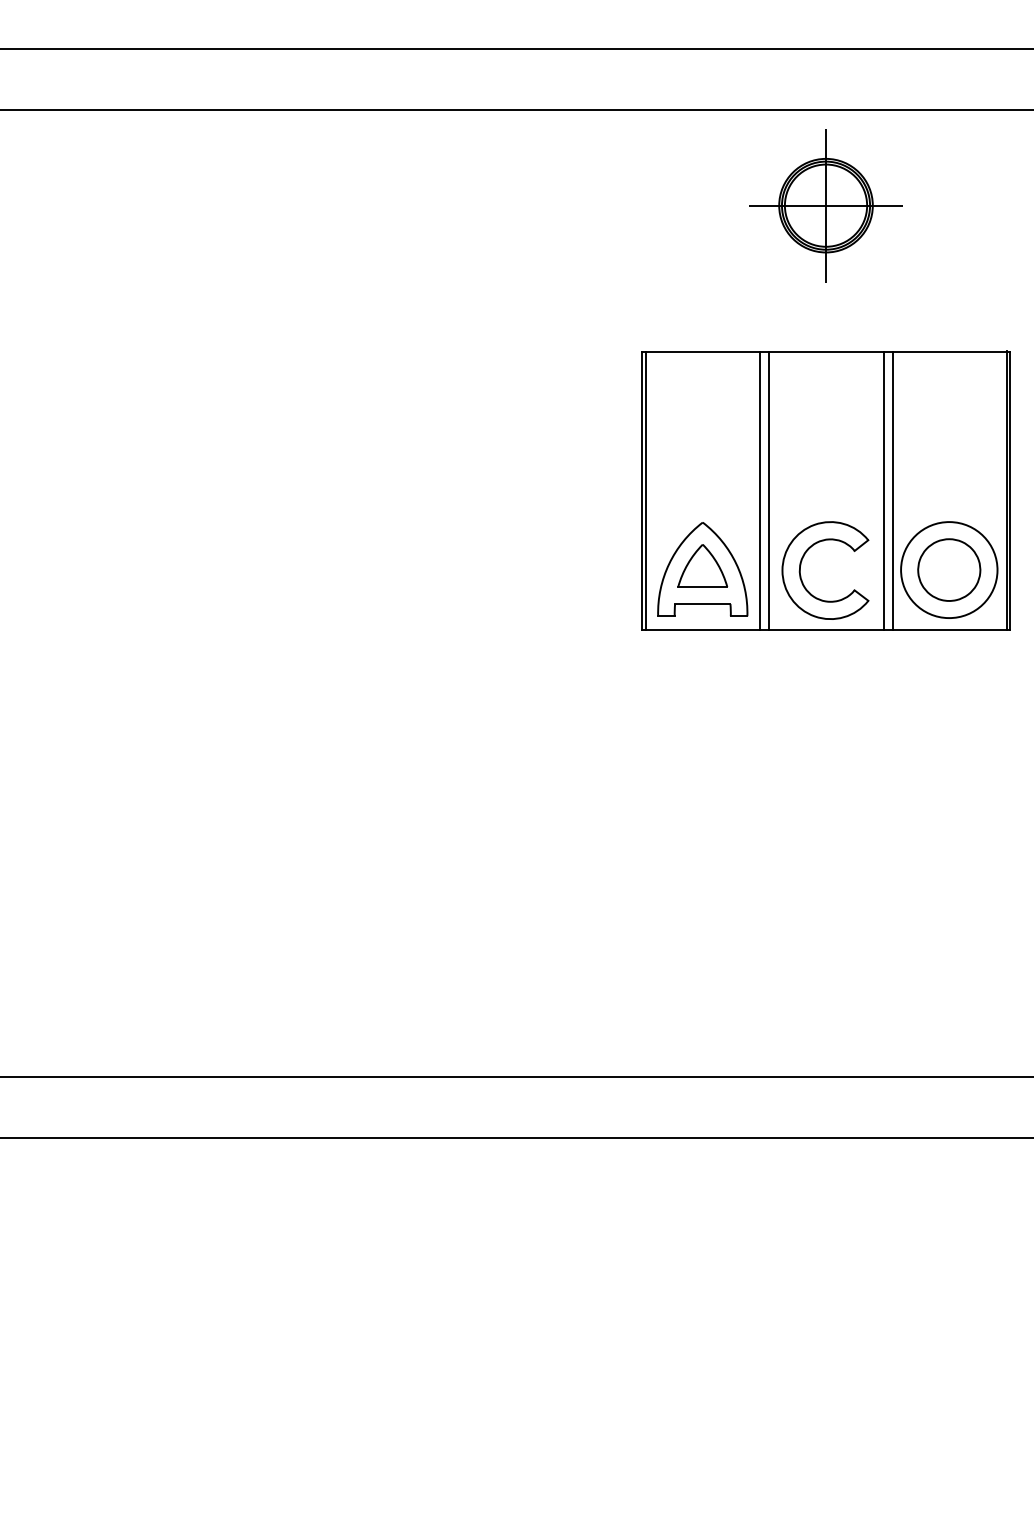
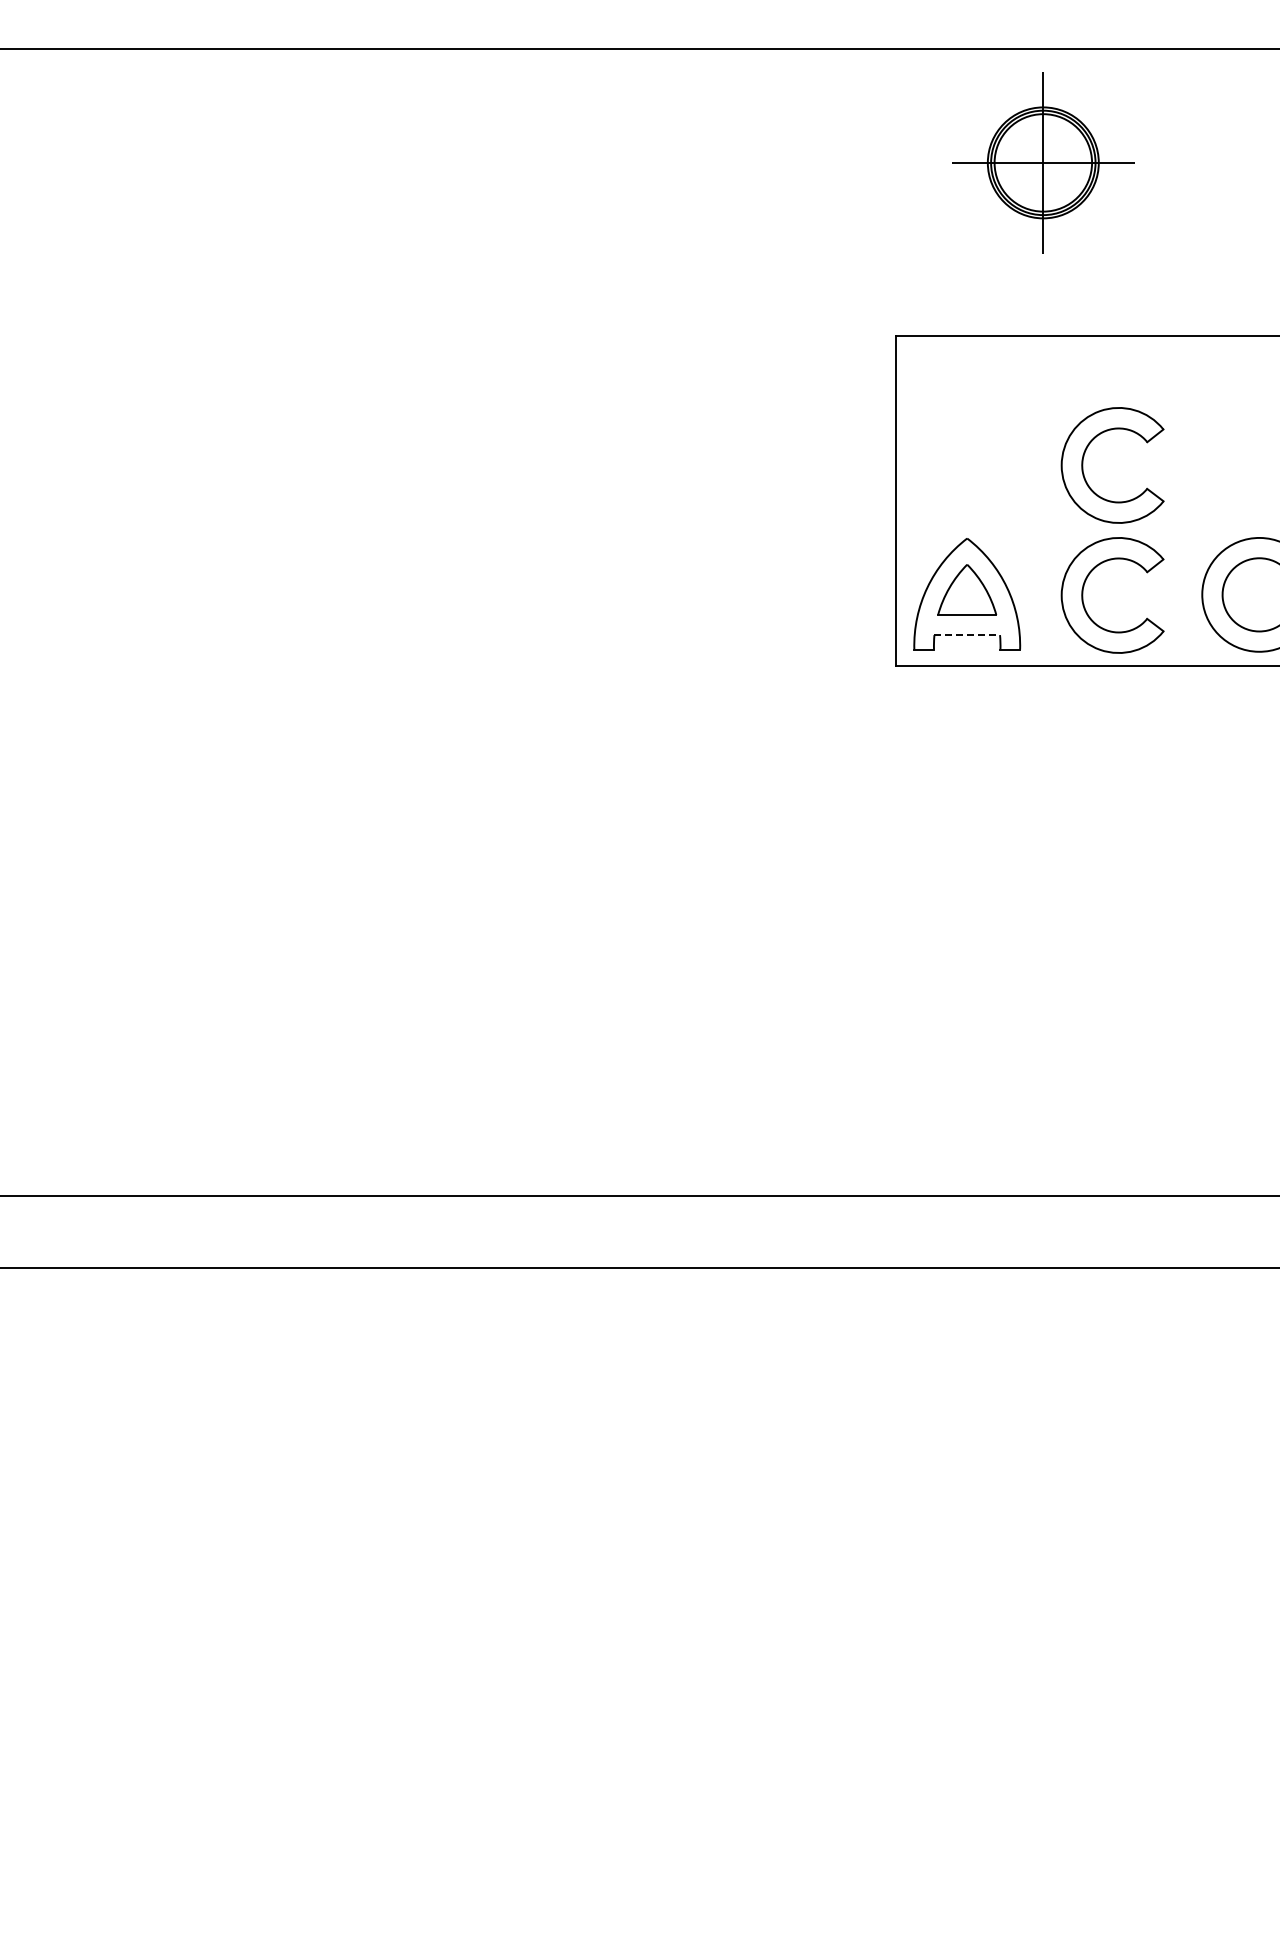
part: (826, 205) -> (1043, 162), moved
part: (800, 460) -> (1083, 465), added
line: (645, 490) -> (899, 500), removed
line: (760, 490) -> (1035, 500), removed
line: (768, 490) -> (1045, 500), removed
line: (883, 490) -> (1181, 500), removed
line: (892, 490) -> (1192, 500), removed
line: (703, 604) -> (967, 635), solid -> dashed

